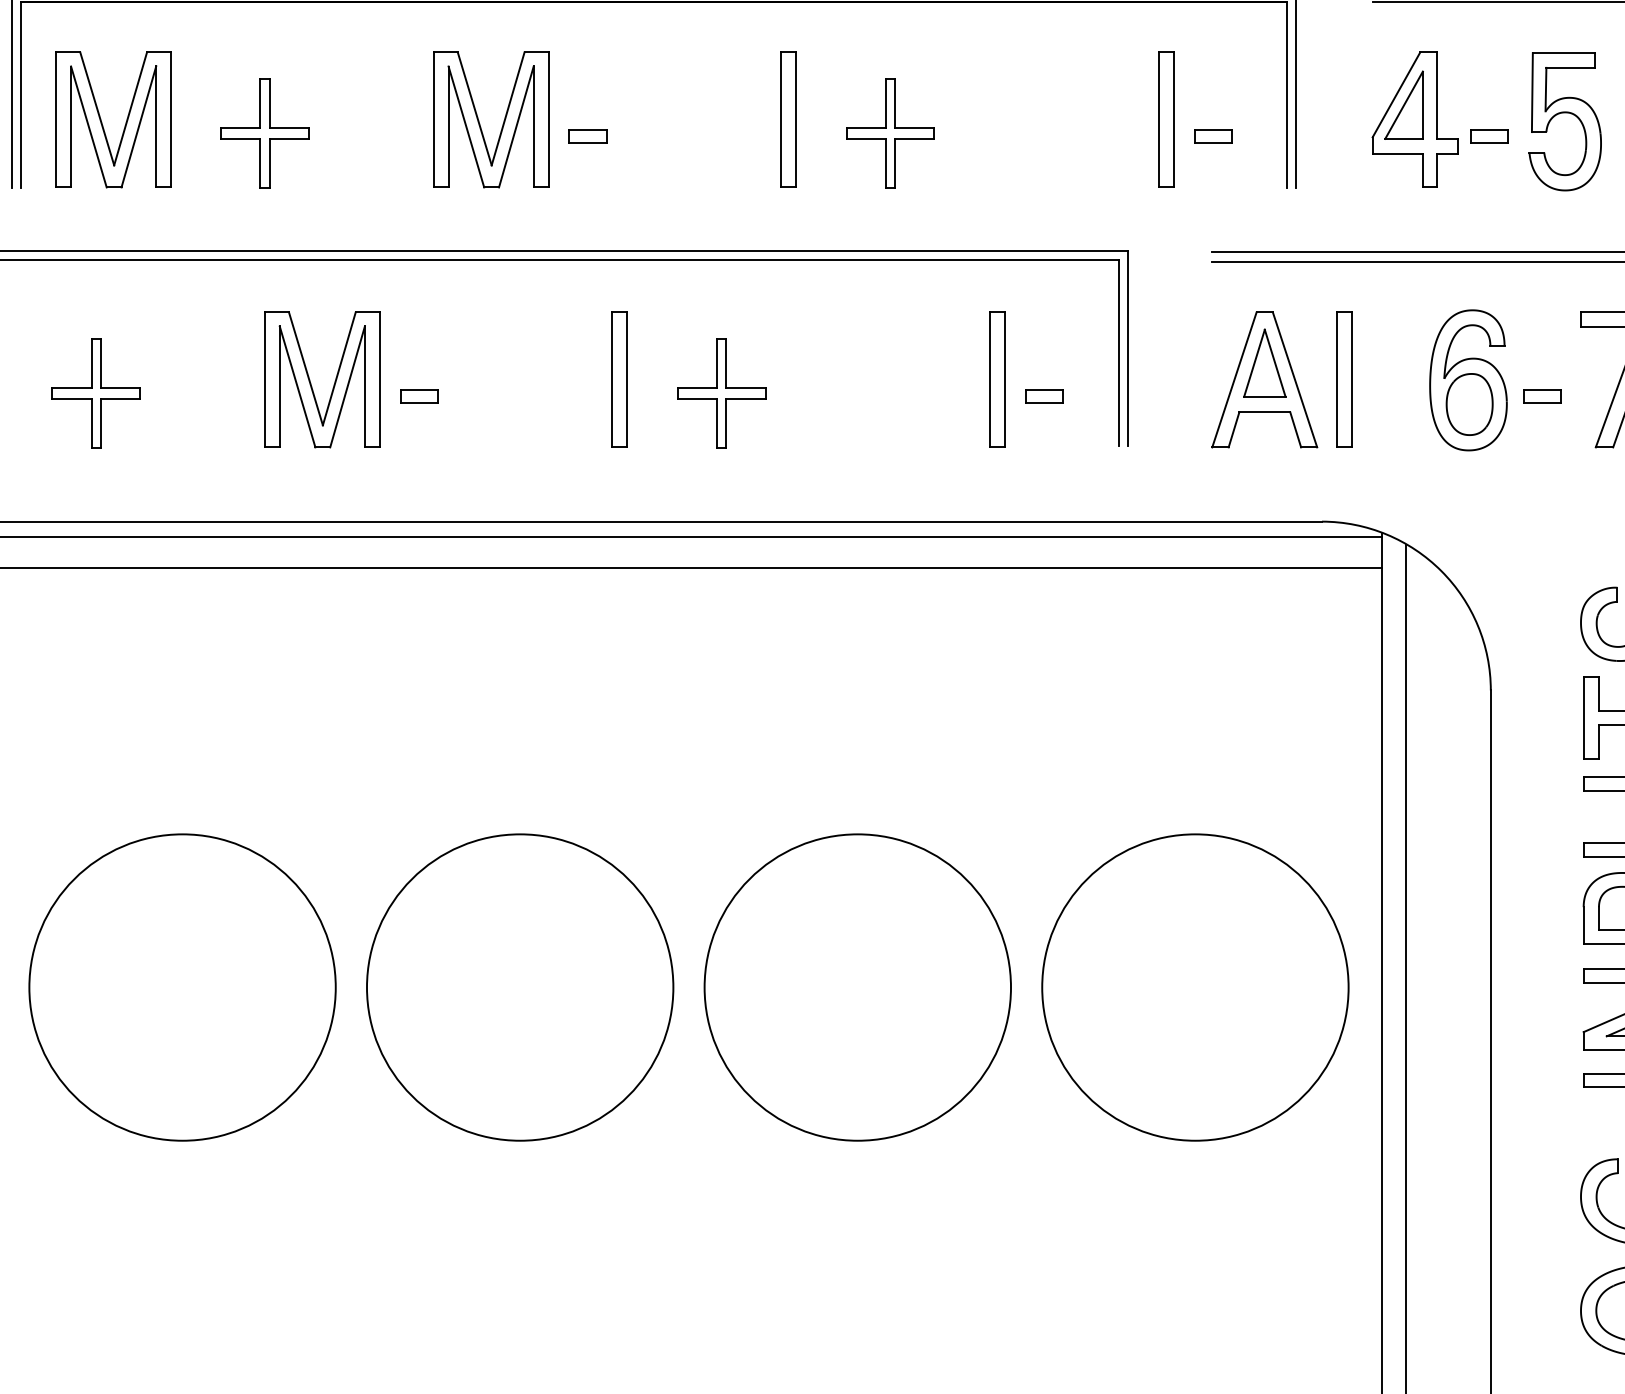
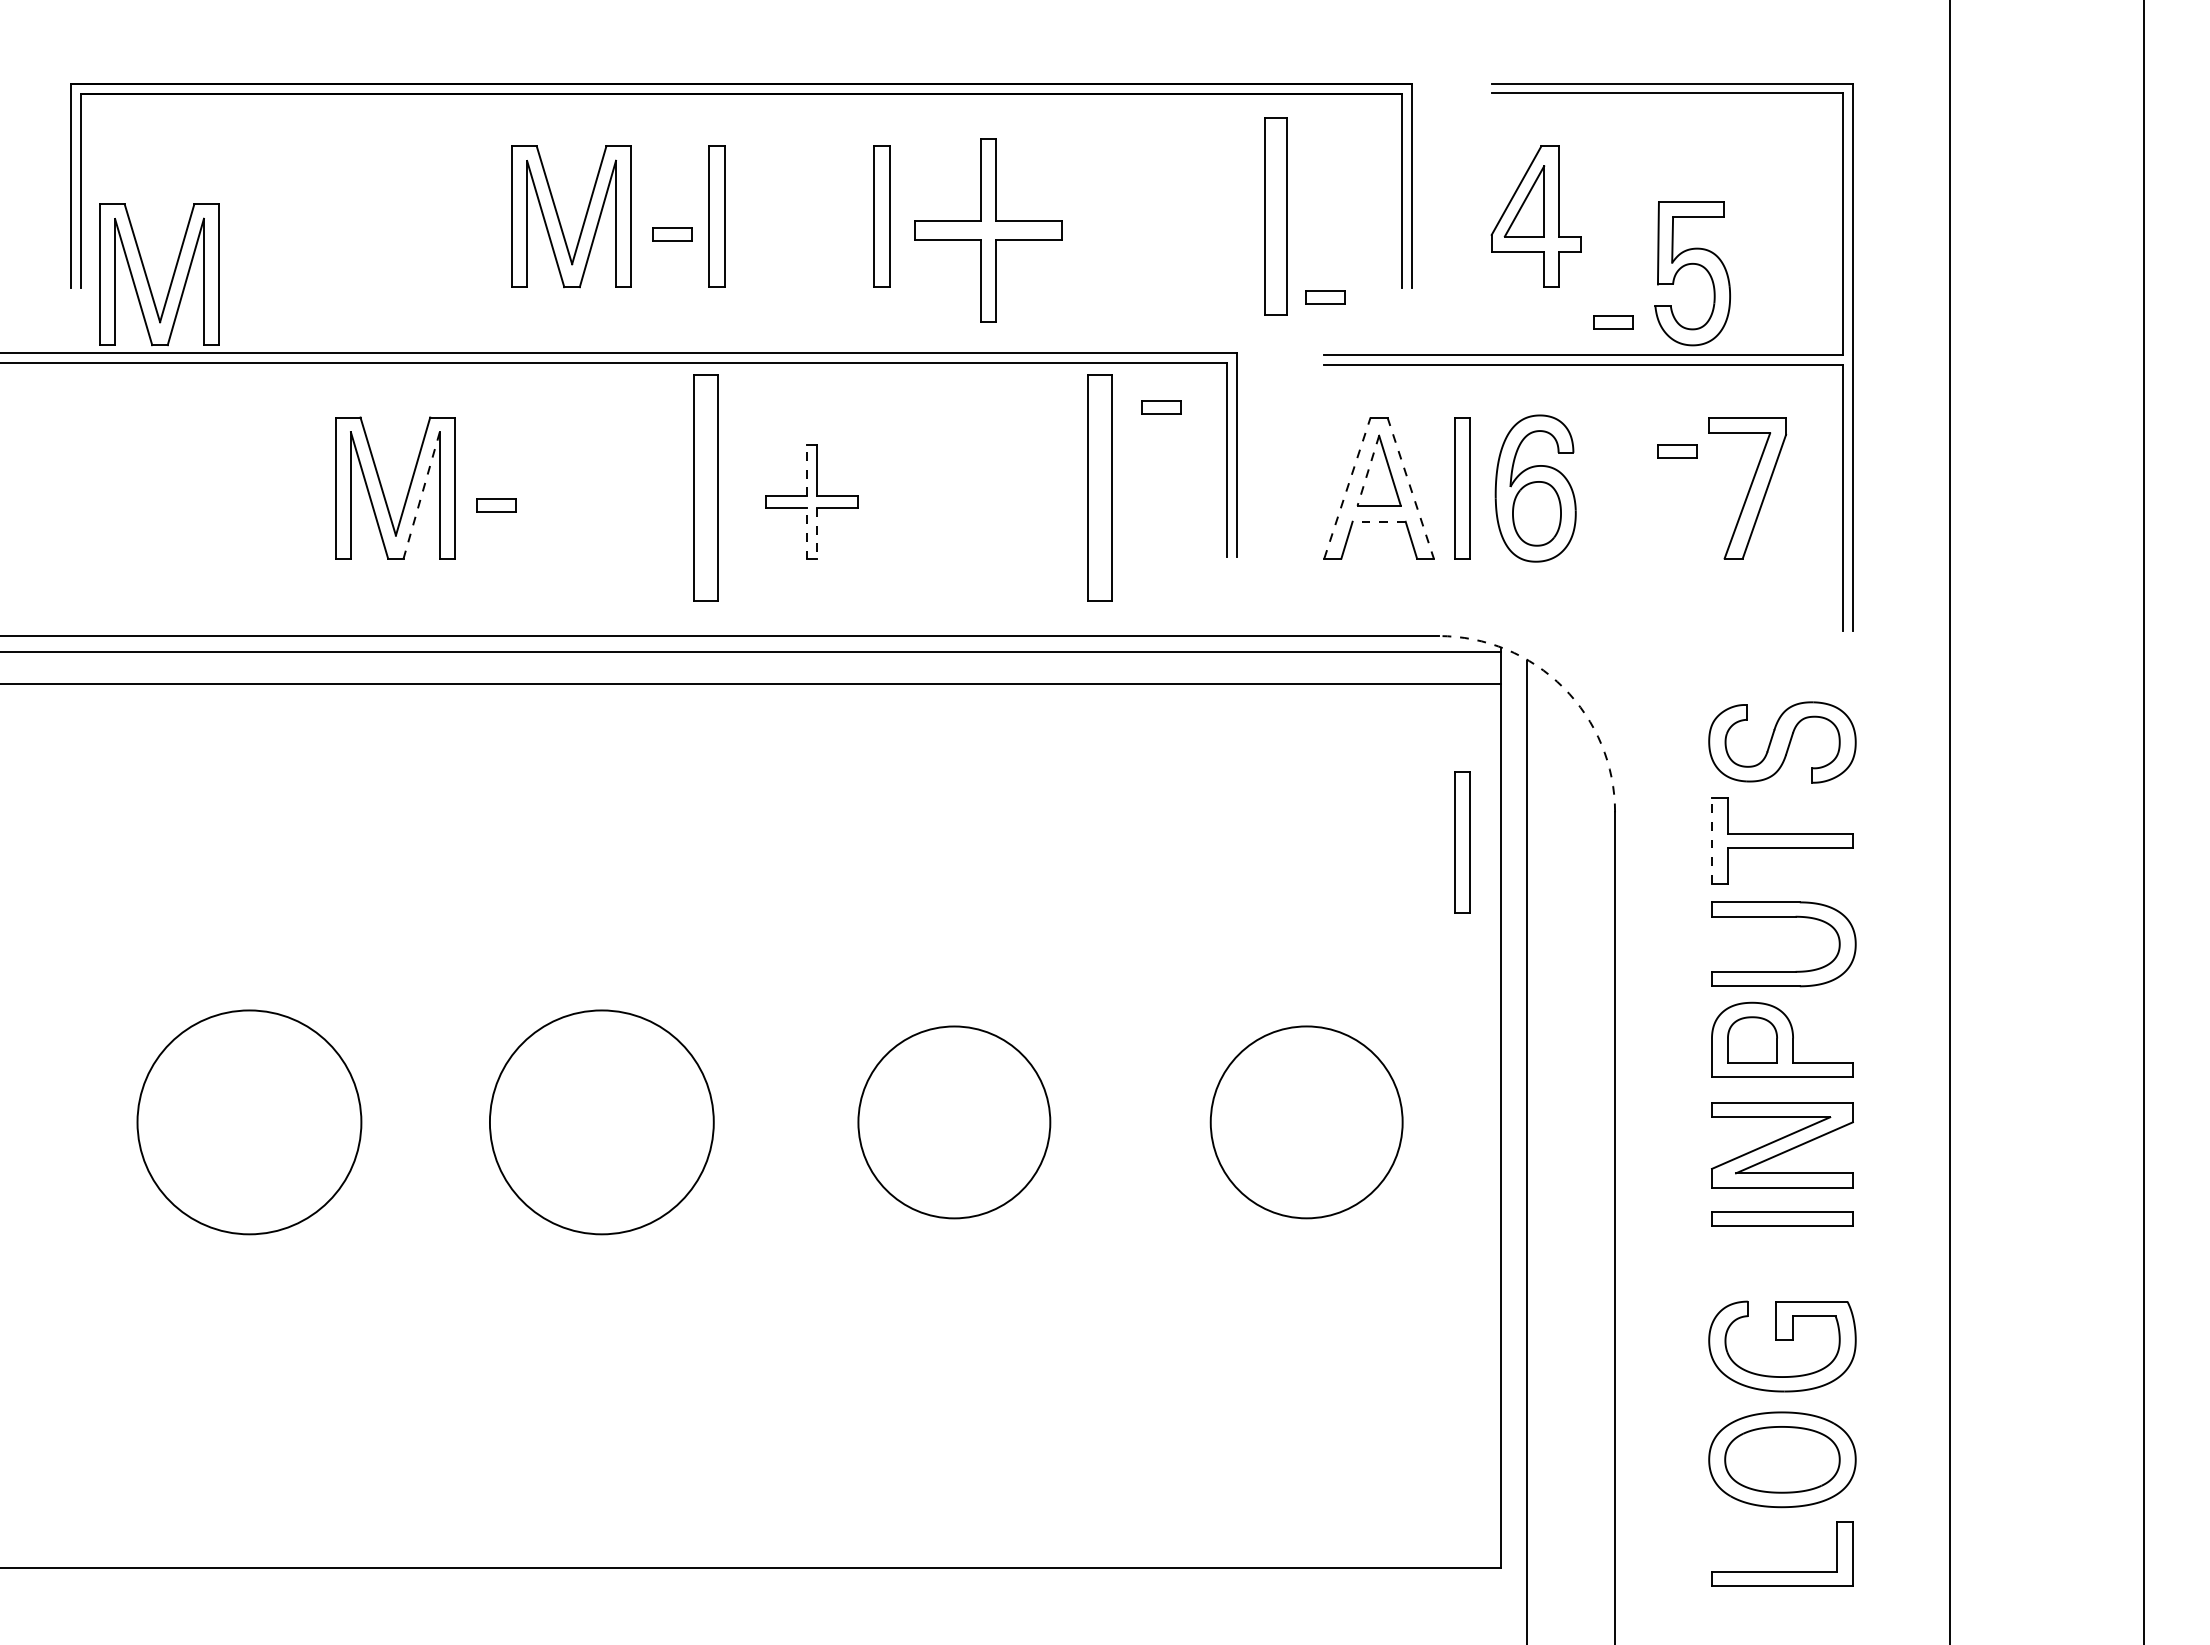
part: (1561, 113) -> (1688, 265), moved
part: (630, 119) -> (716, 216), added
part: (1165, 119) -> (1275, 216), size x1.4
part: (103, 124) -> (148, 279), moved
part: (265, 133) -> (335, 230), removed
part: (890, 133) -> (988, 230), size x1.6
part: (1213, 136) -> (1325, 297), moved
part: (1489, 136) -> (1613, 322), moved
line: (717, 363) -> (807, 470), solid -> dashed
line: (1254, 363) -> (1368, 470), solid -> dashed
line: (1234, 379) -> (1347, 487), solid -> dashed
part: (619, 380) -> (705, 488), size x1.6
part: (996, 380) -> (1099, 488), size x1.6
line: (1294, 380) -> (1410, 488), solid -> dashed
part: (1468, 380) -> (1535, 488), moved
line: (347, 386) -> (421, 495), solid -> dashed
part: (95, 392) -> (158, 501), removed
part: (1044, 396) -> (1161, 407), moved
part: (1542, 396) -> (1677, 451), moved
line: (1265, 411) -> (1379, 521), solid -> dashed
line: (717, 423) -> (807, 533), solid -> dashed
line: (725, 423) -> (816, 533), solid -> dashed
arc: (1441, 570) -> (1563, 687), solid -> dashed
line: (1583, 718) -> (1711, 841), solid -> dashed
part: (1344, 719) -> (1462, 842), added
circle: (182, 987) -> (249, 1122), size x0.7
circle: (519, 987) -> (601, 1122), size x0.7
circle: (858, 987) -> (954, 1122), size x0.6
circle: (1195, 987) -> (1306, 1122), size x0.6

